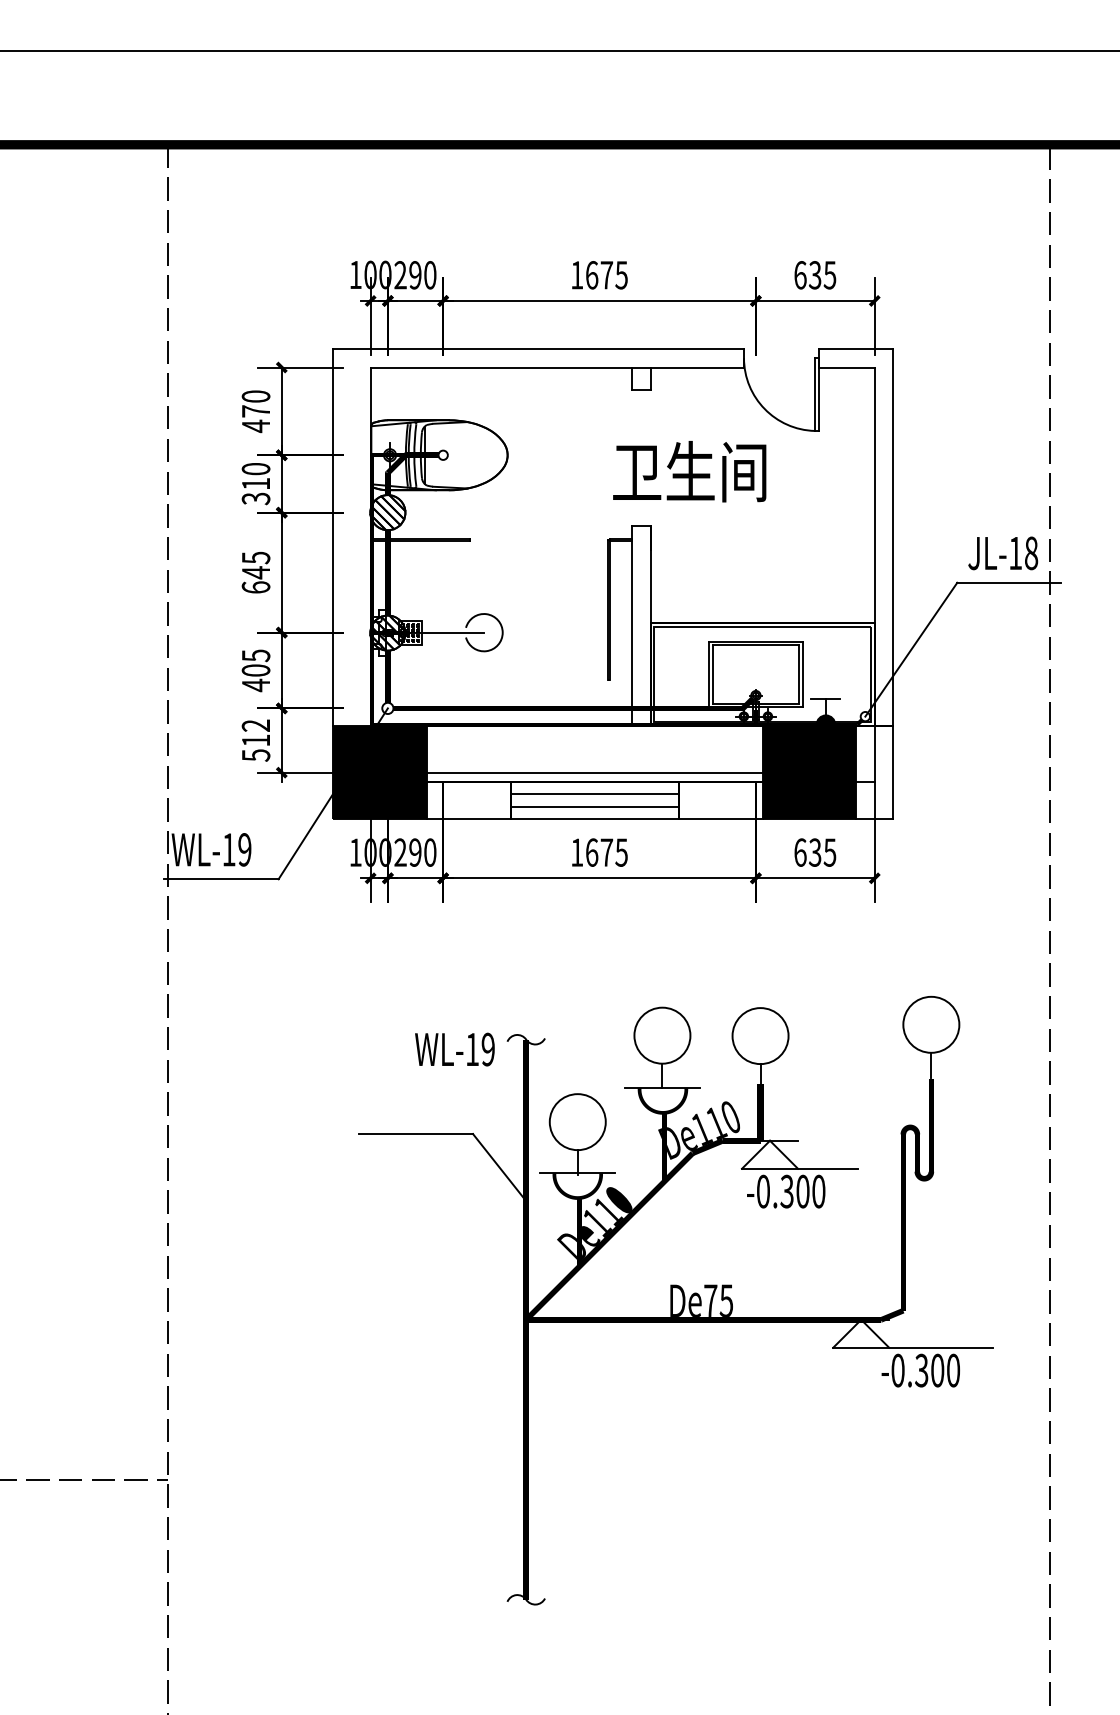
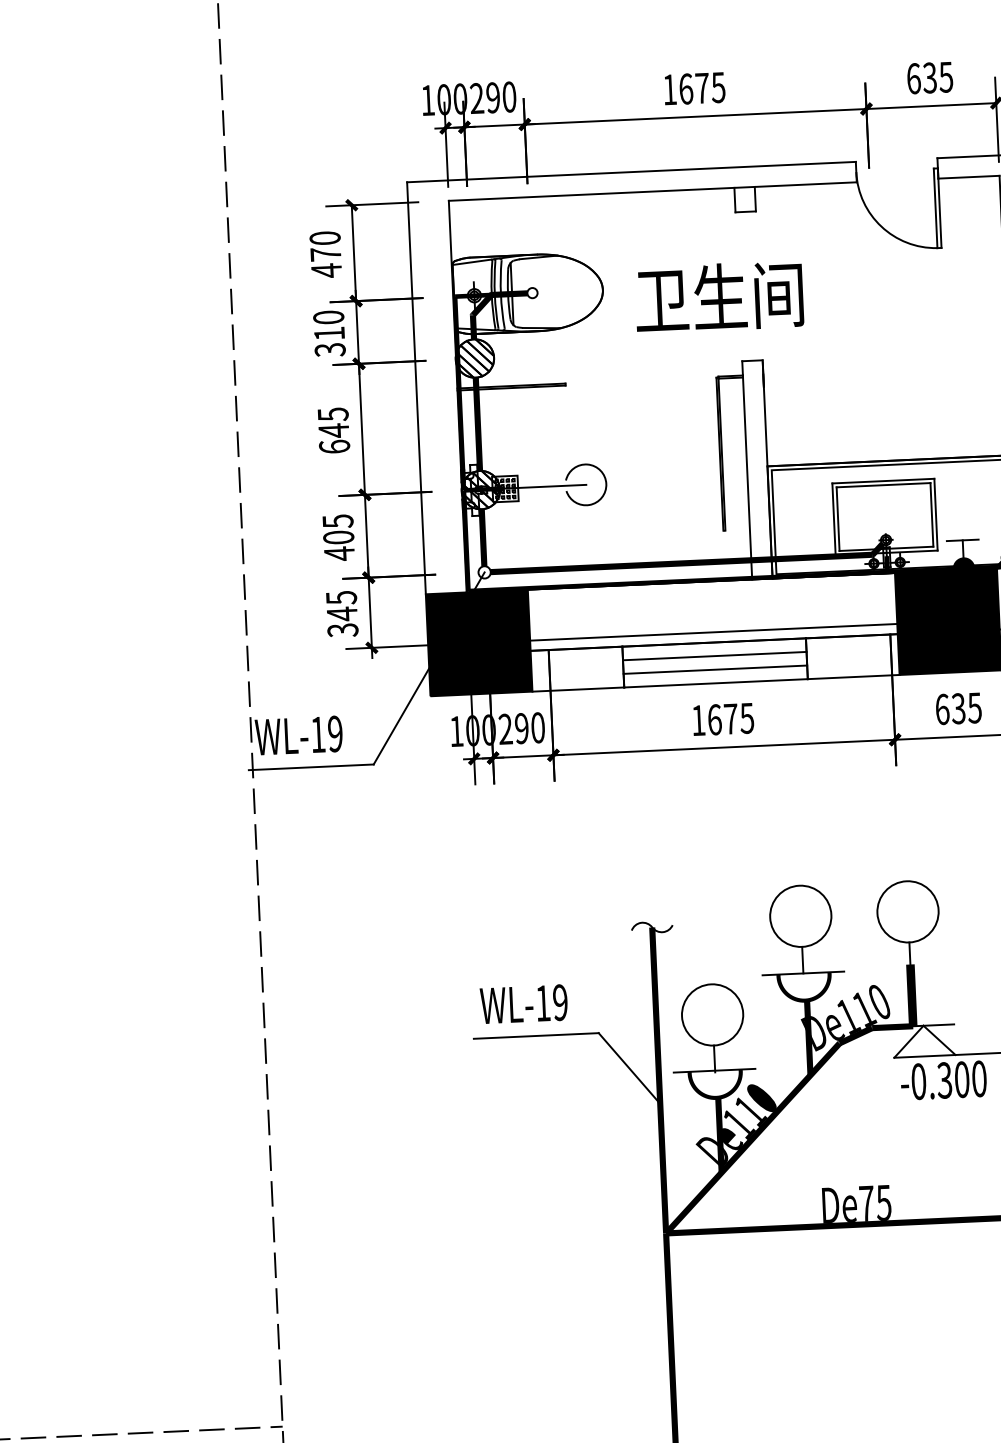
text: (689, 471) -> (719, 296), moved
text: (255, 740) -> (341, 614), 512 -> 345
text: (454, 1049) -> (523, 1004), moved

